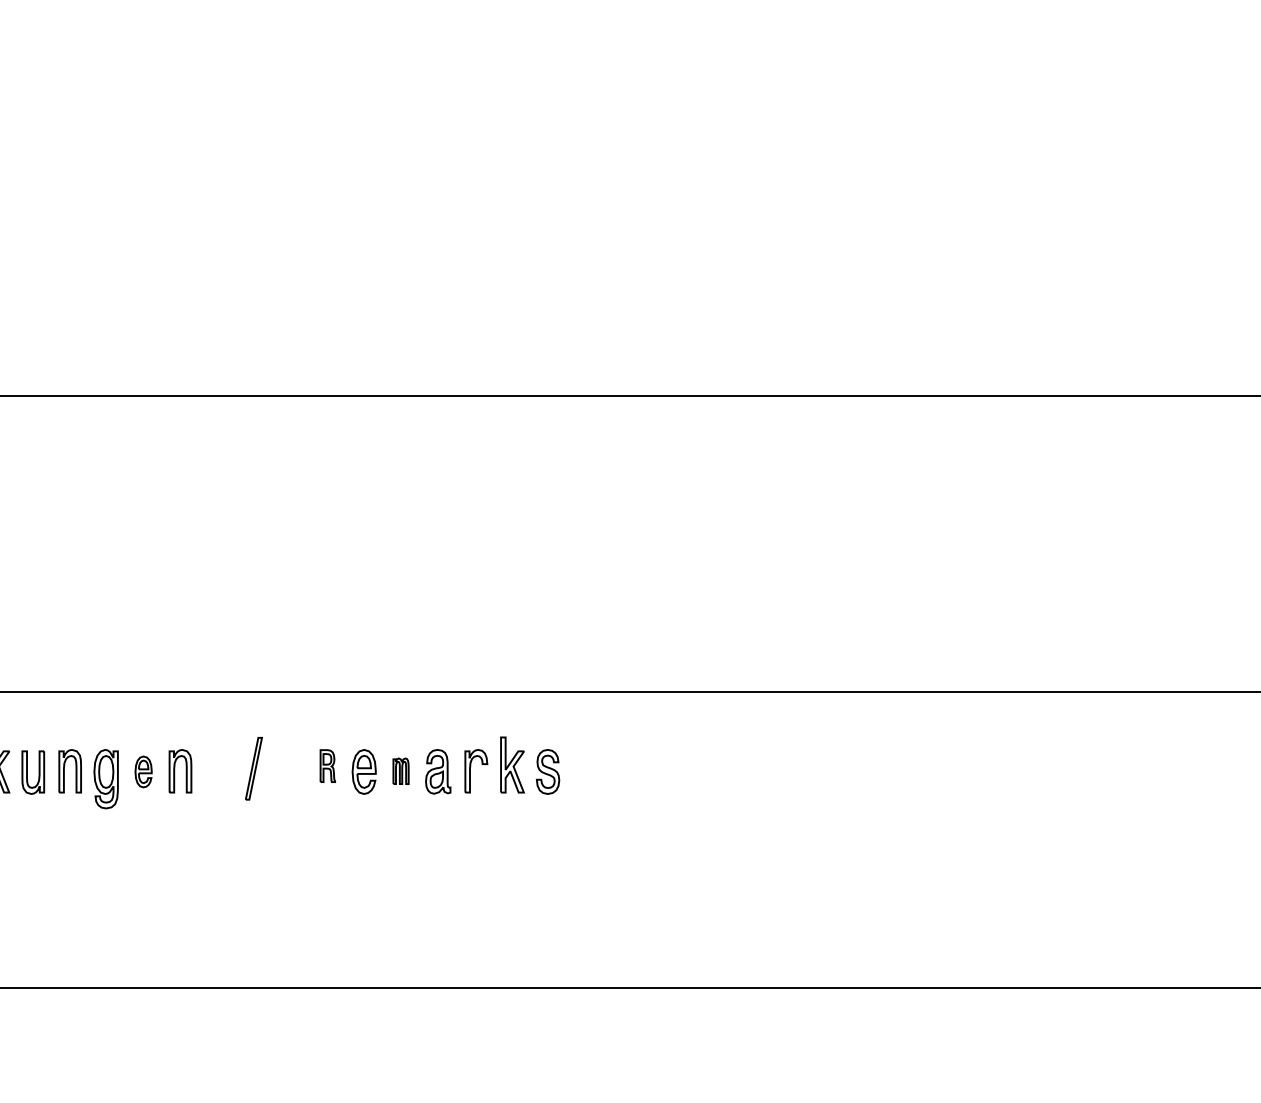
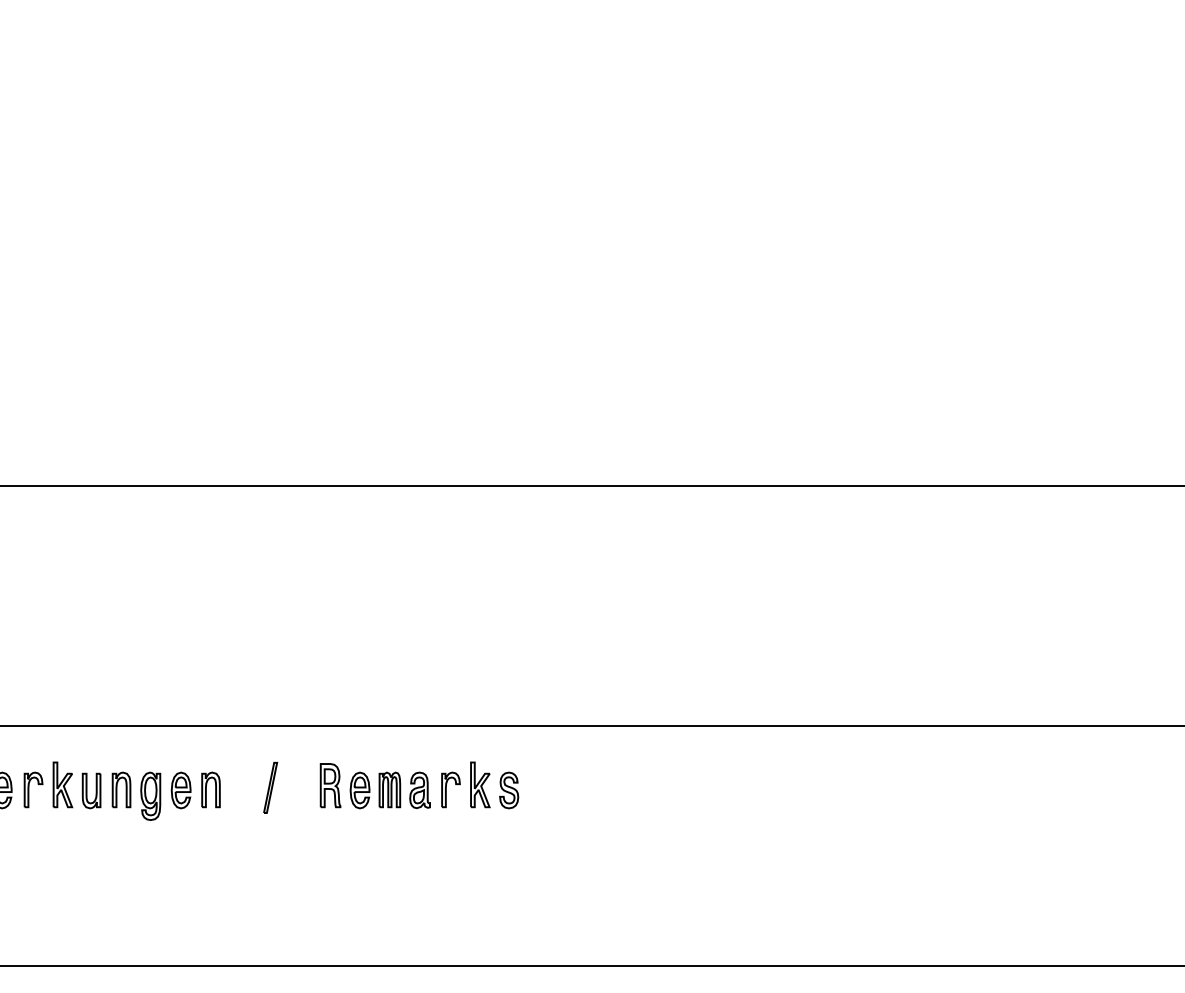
part: (327, 765) -> (330, 785), size x1.67
part: (400, 770) -> (389, 789), size x1.67
part: (142, 771) -> (180, 790), size x1.43

